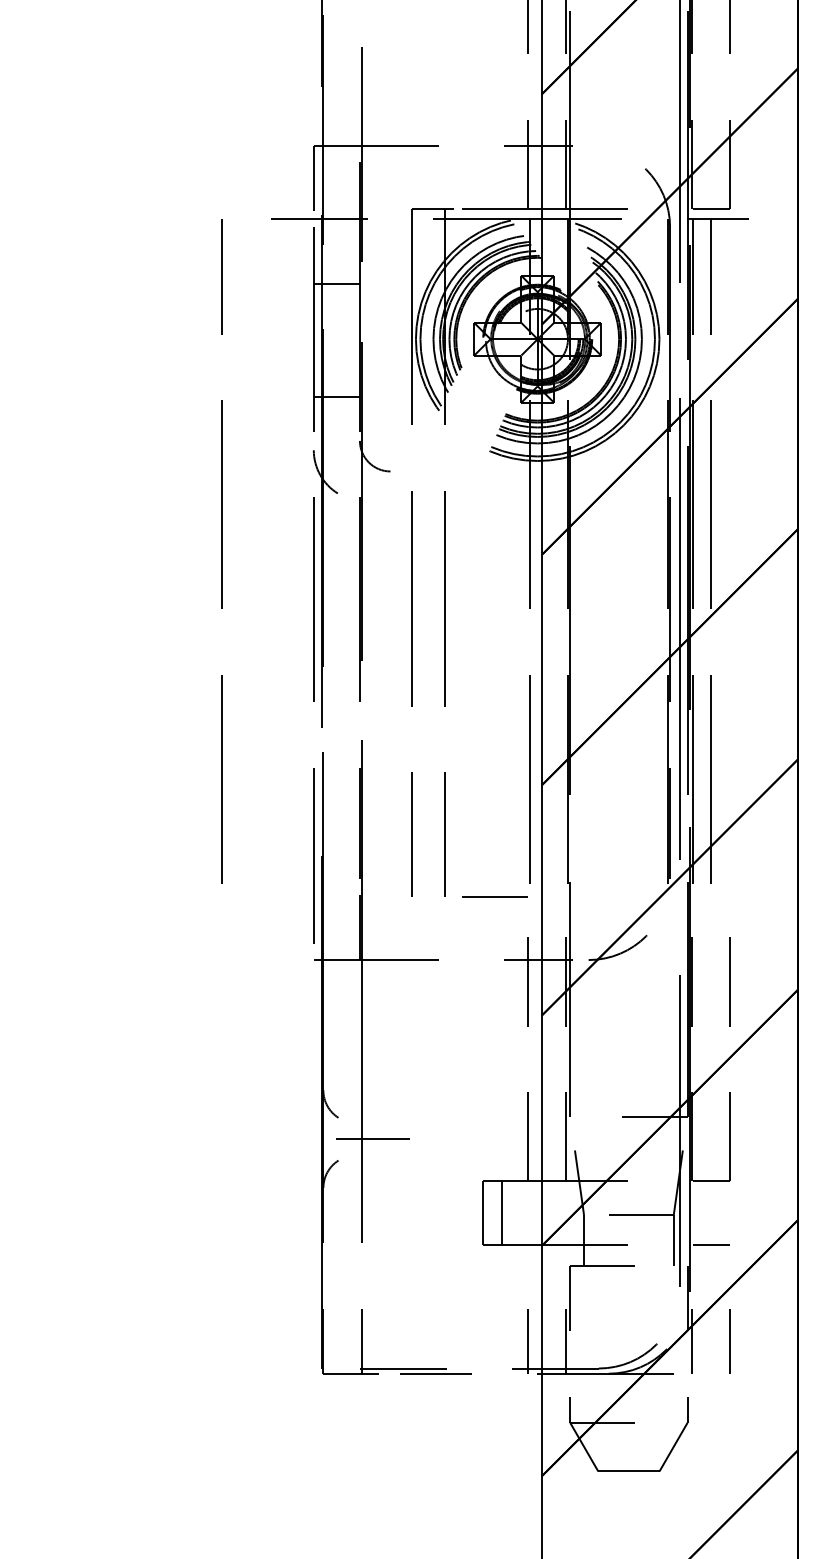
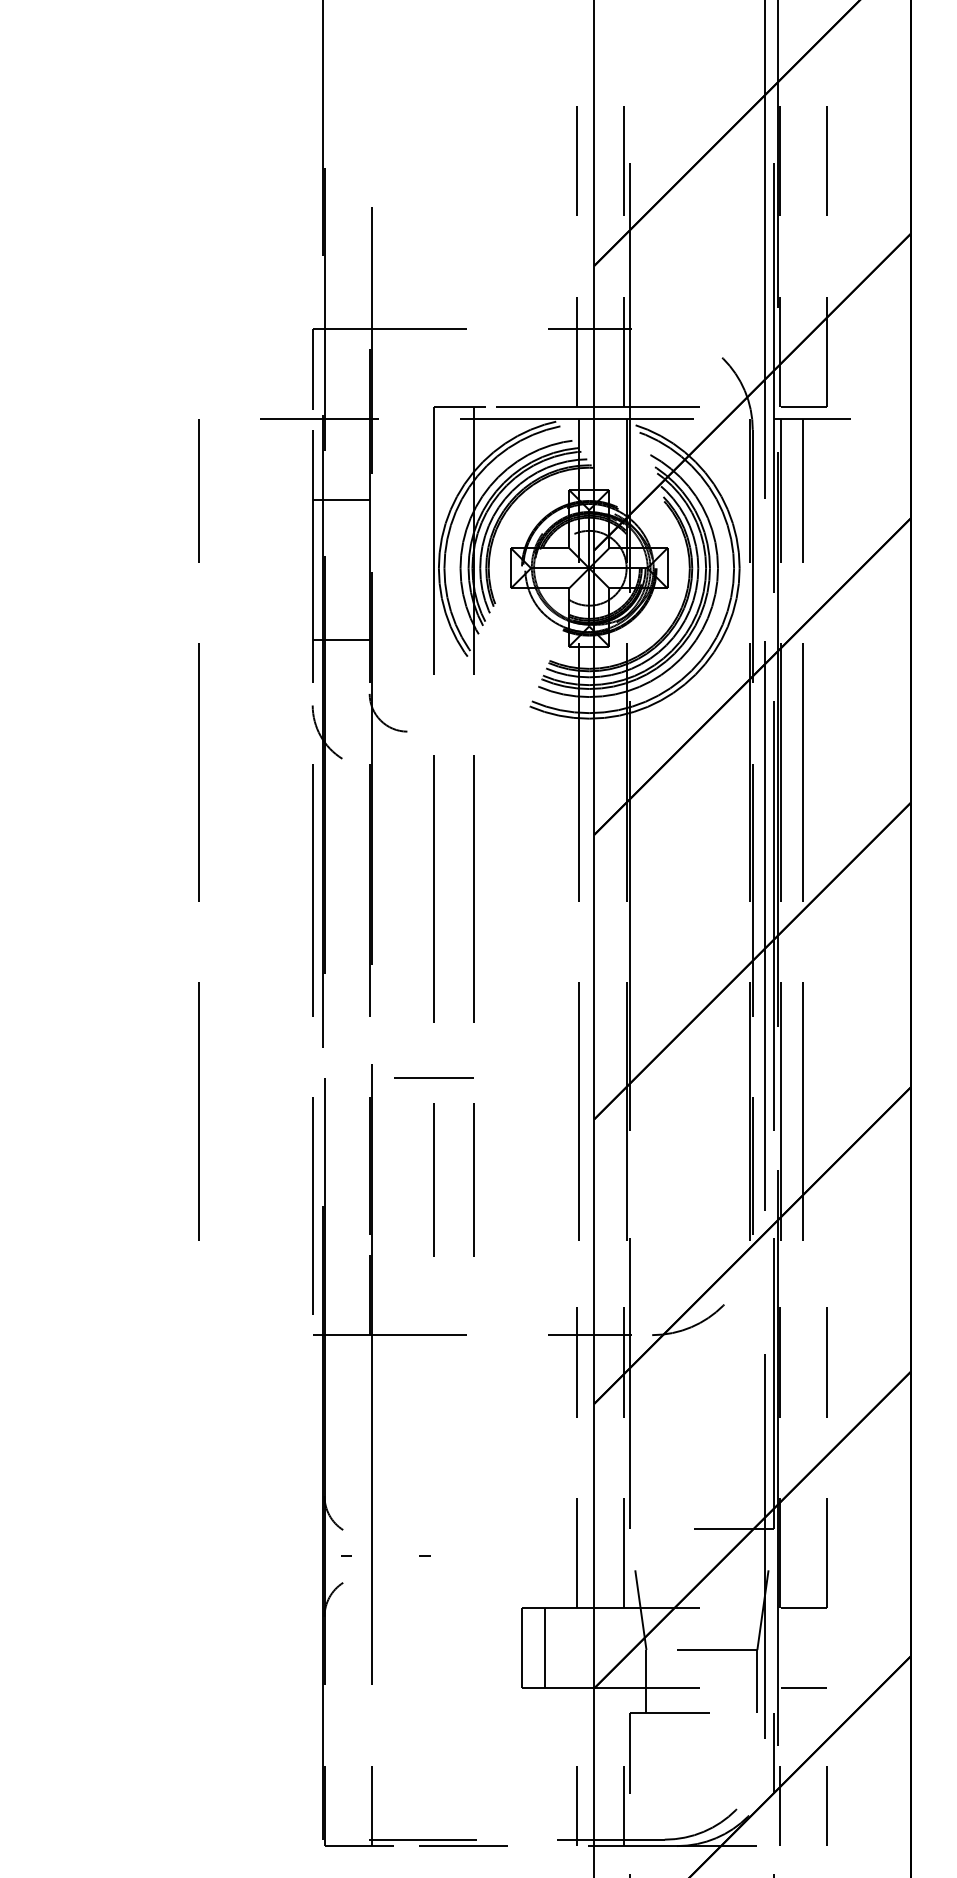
line: (494, 896) -> (433, 1077), moved
line: (372, 1139) -> (385, 1556), removed

